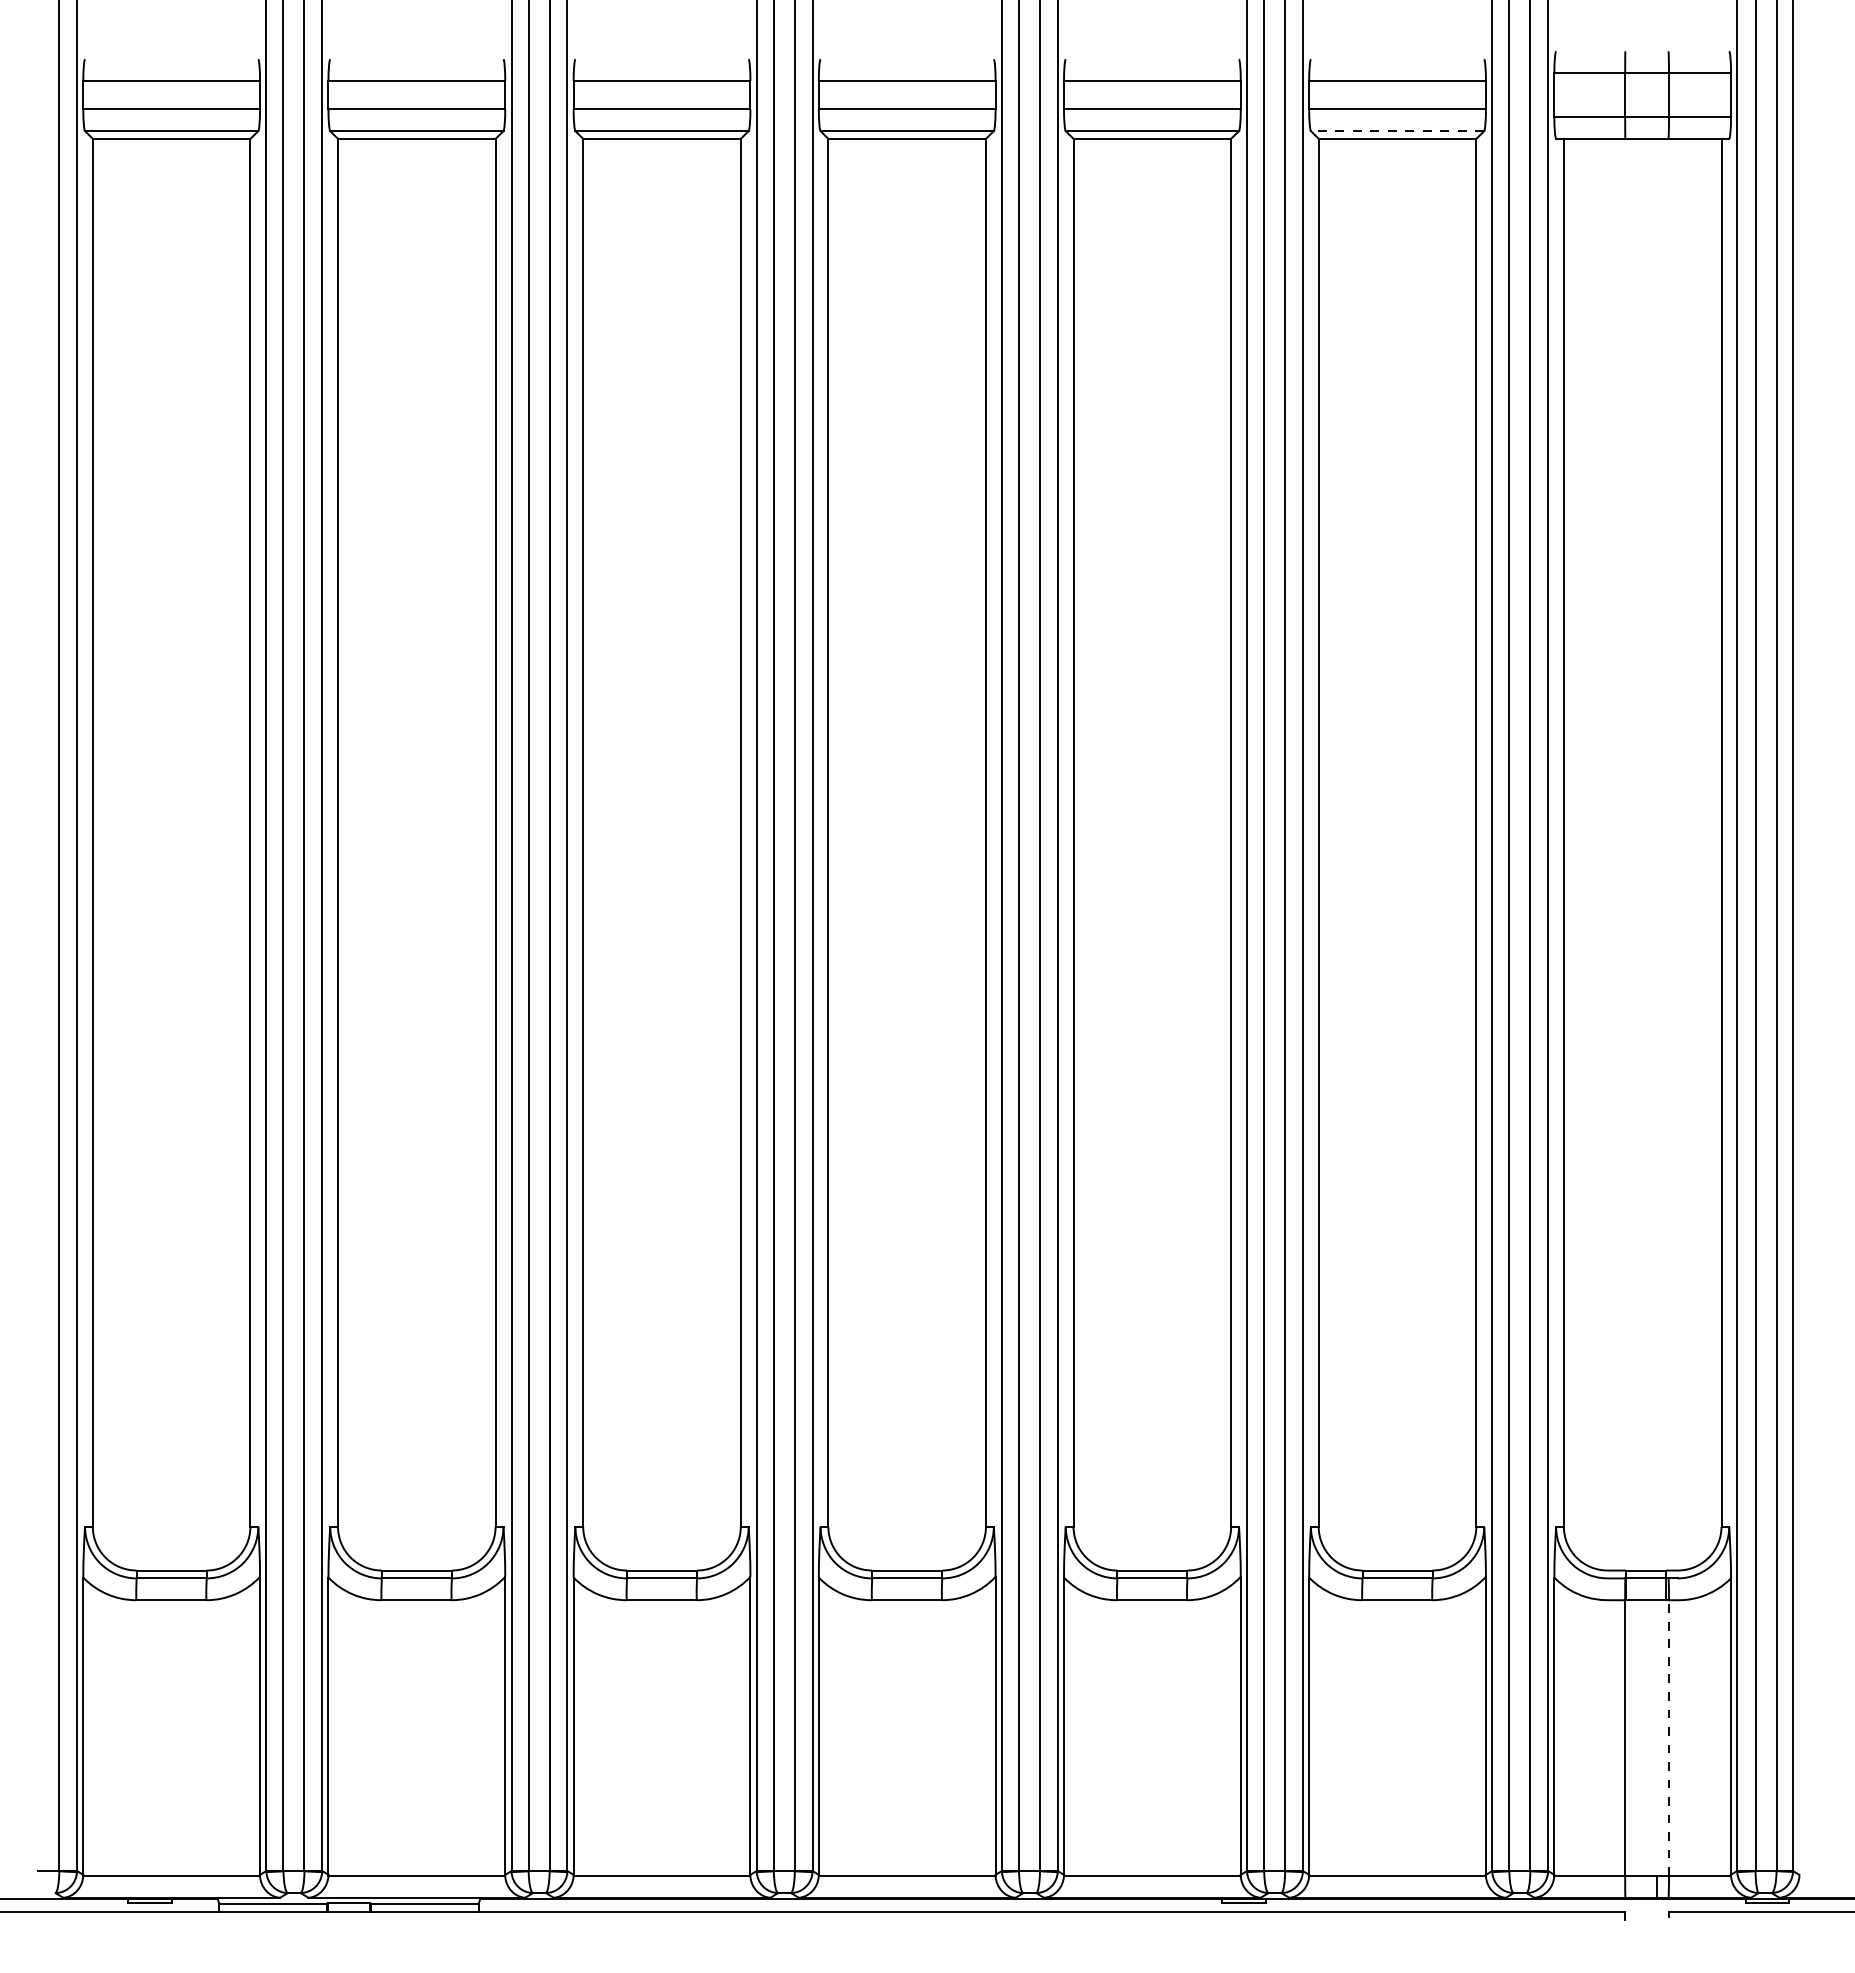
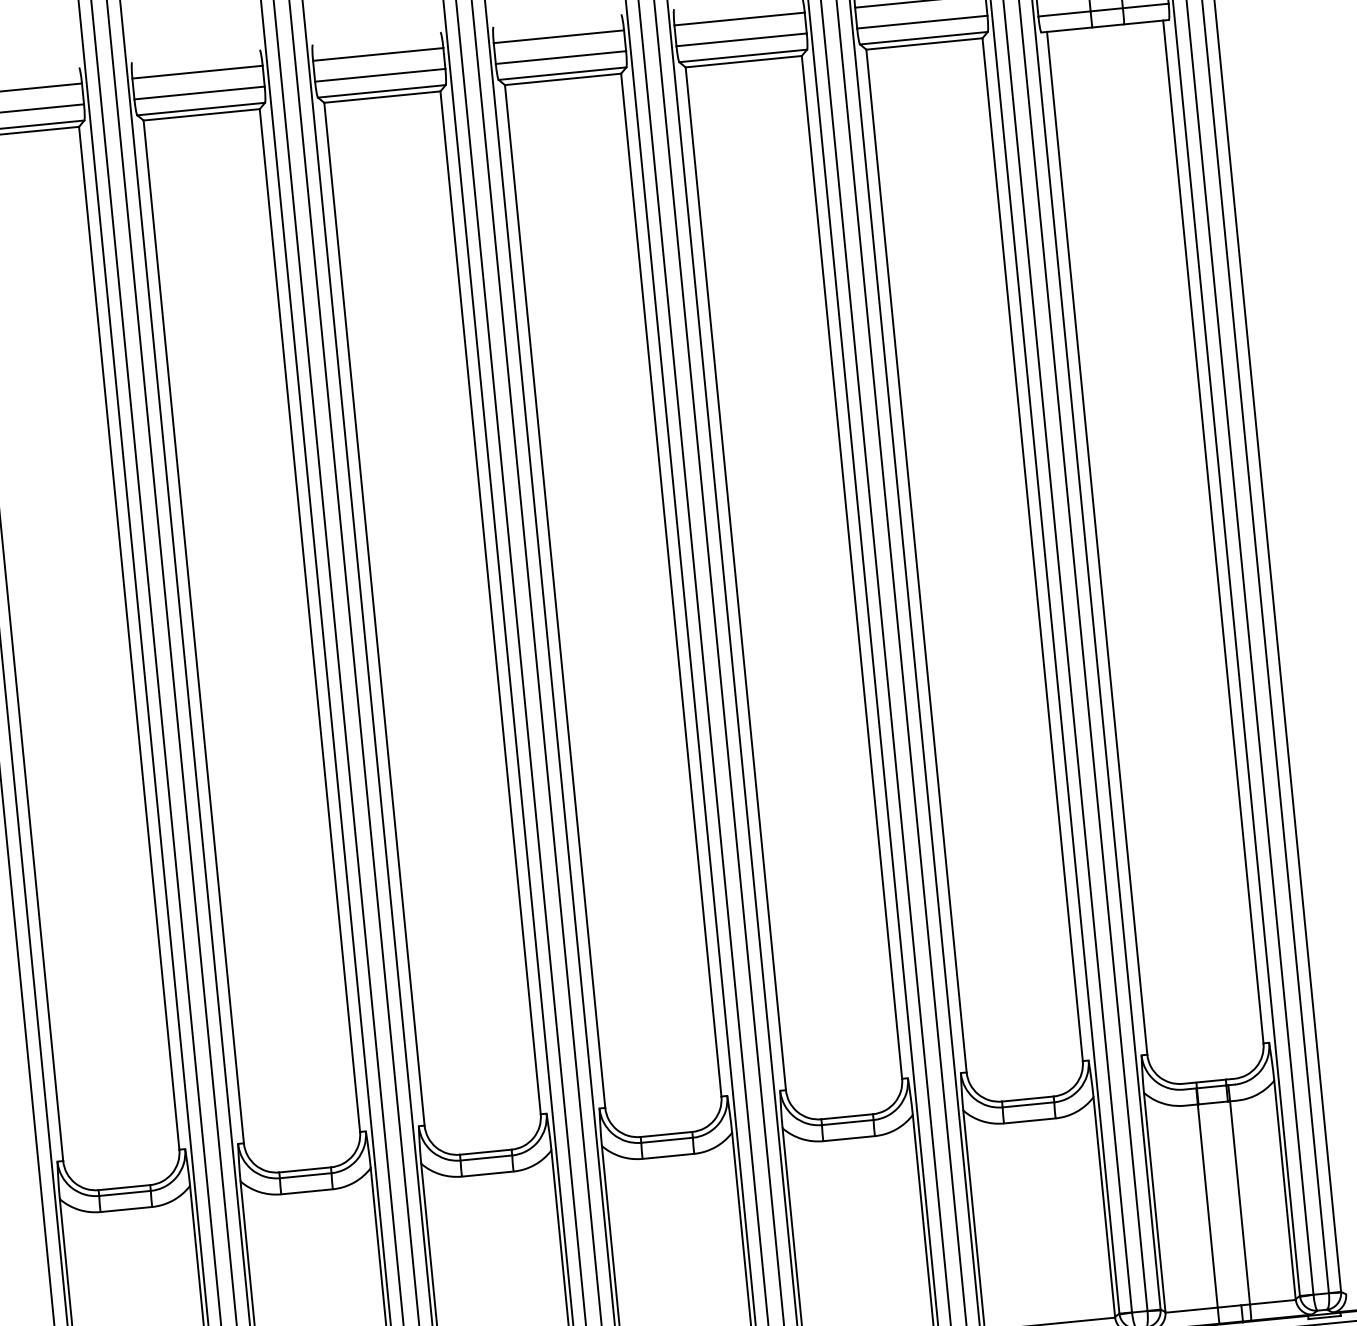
line: (1397, 131) -> (923, 38), dashed -> solid
line: (1668, 1738) -> (1239, 1203), dashed -> solid

